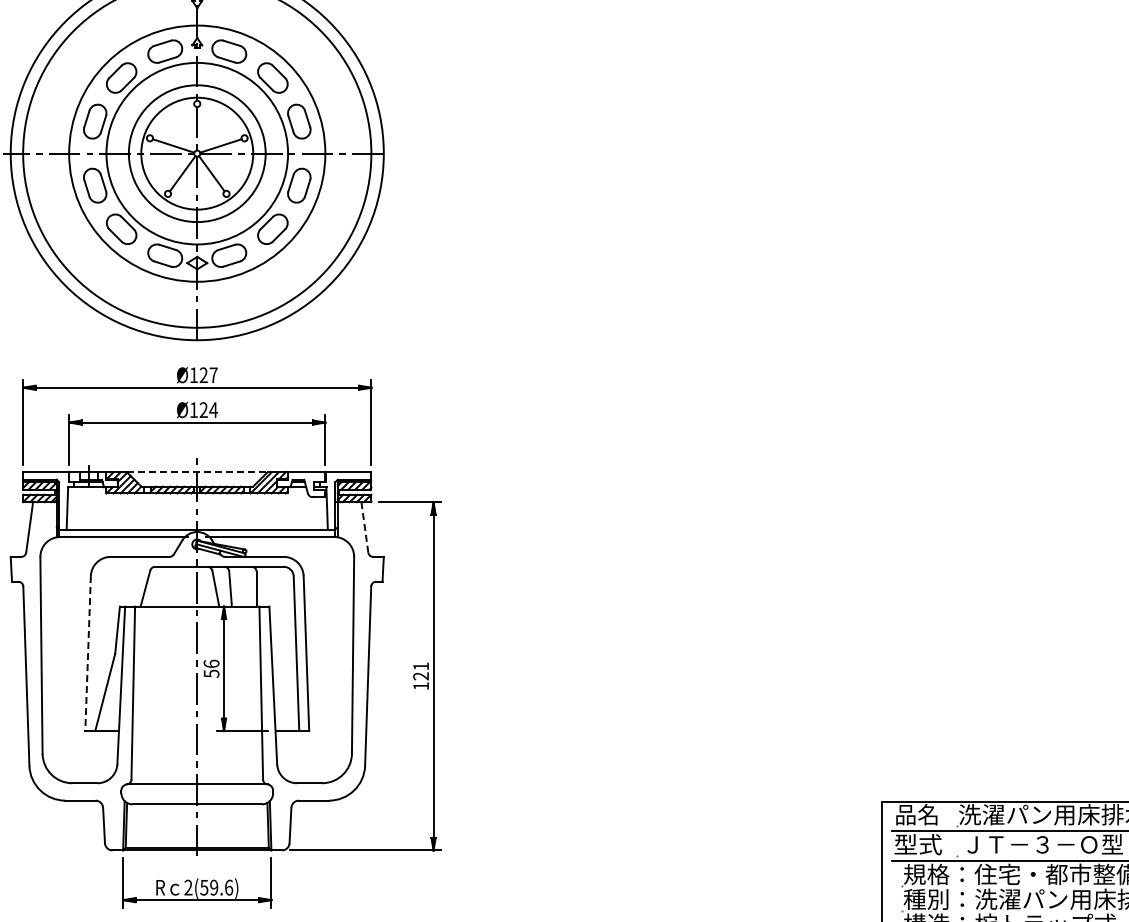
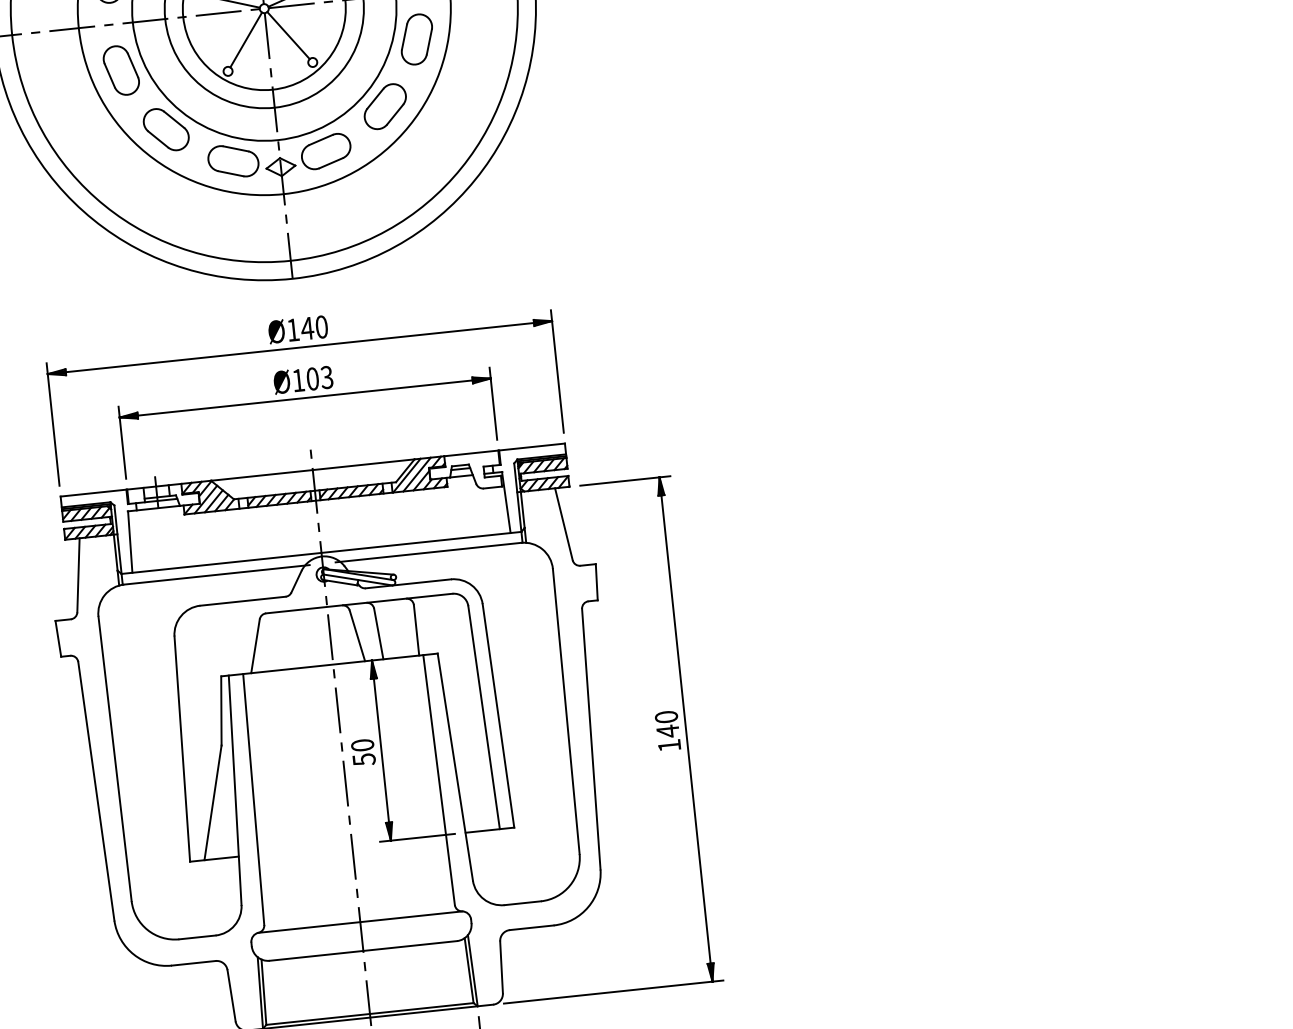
text: (208, 375) -> (314, 328), Ø127 -> Ø140
text: (208, 410) -> (319, 378), Ø124 -> Ø103
line: (197, 472) -> (313, 470), dashed -> solid
line: (364, 527) -> (563, 524), dashed -> solid
line: (88, 653) -> (182, 748), dashed -> solid
text: (211, 663) -> (362, 744), 56 -> 50
text: (421, 671) -> (667, 724), 121 -> 140

